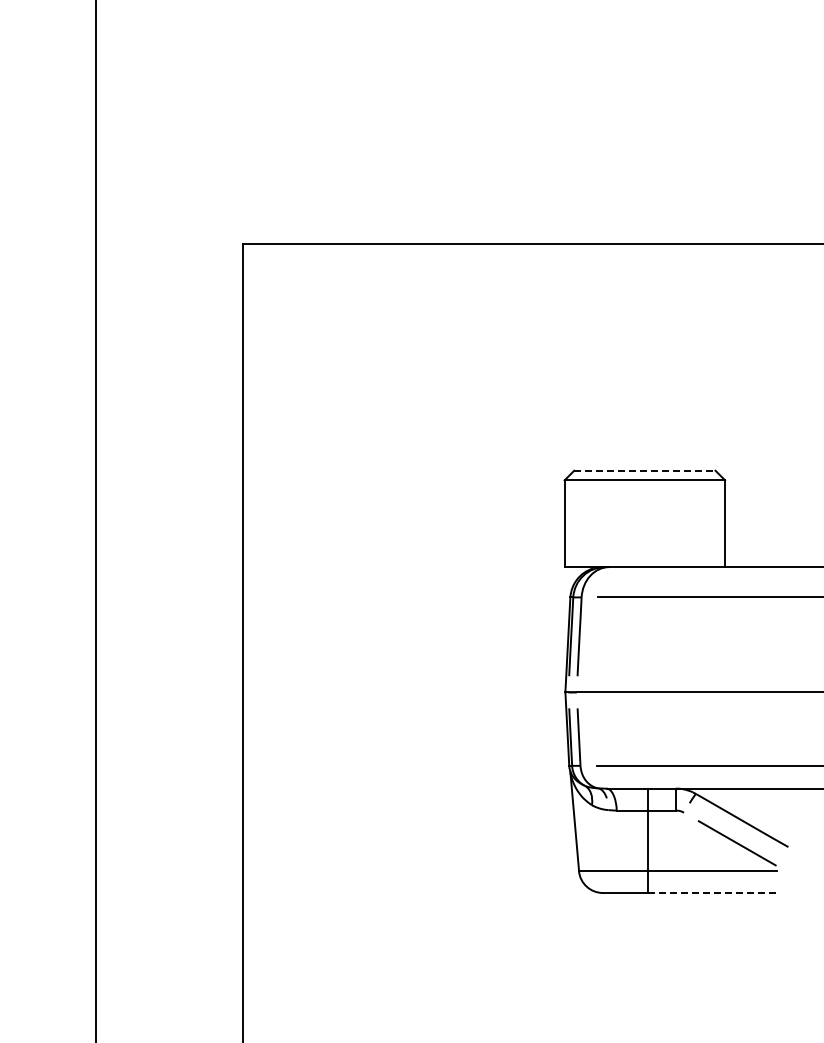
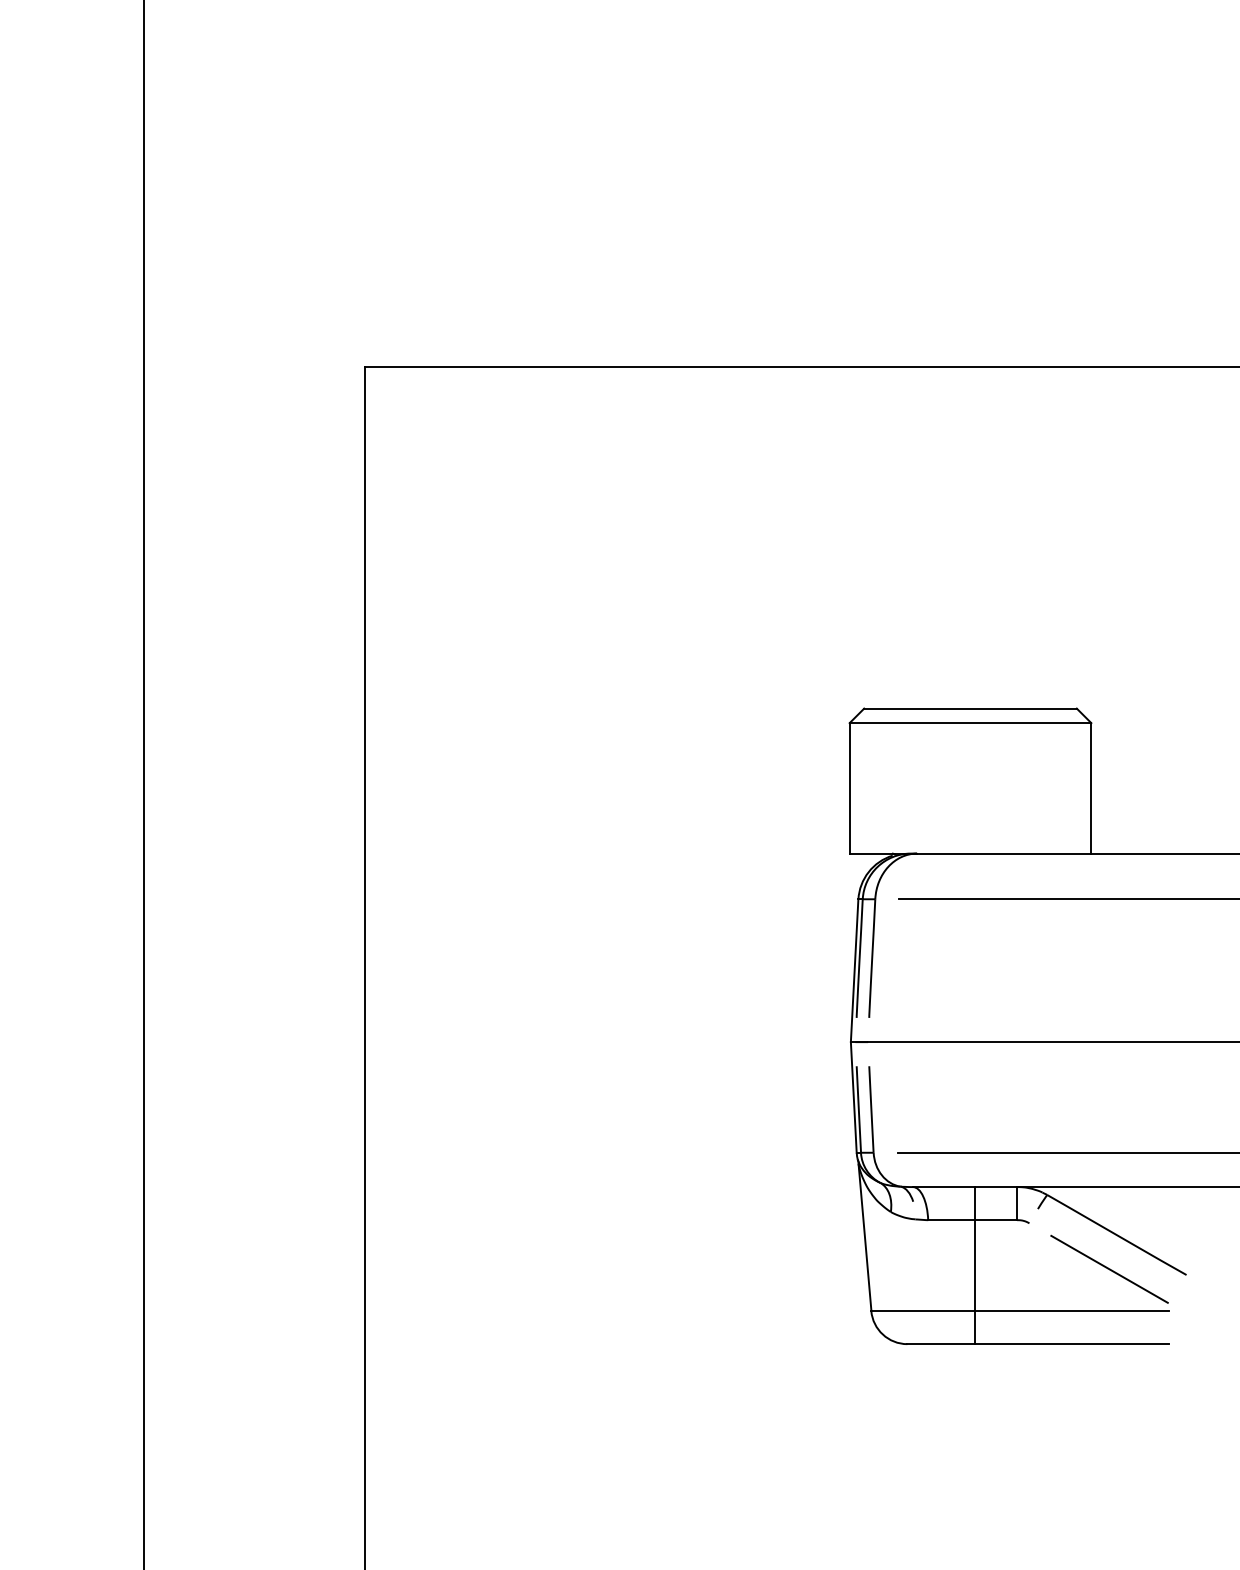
line: (644, 470) -> (969, 708), dashed -> solid
line: (712, 893) -> (1072, 1344), dashed -> solid

